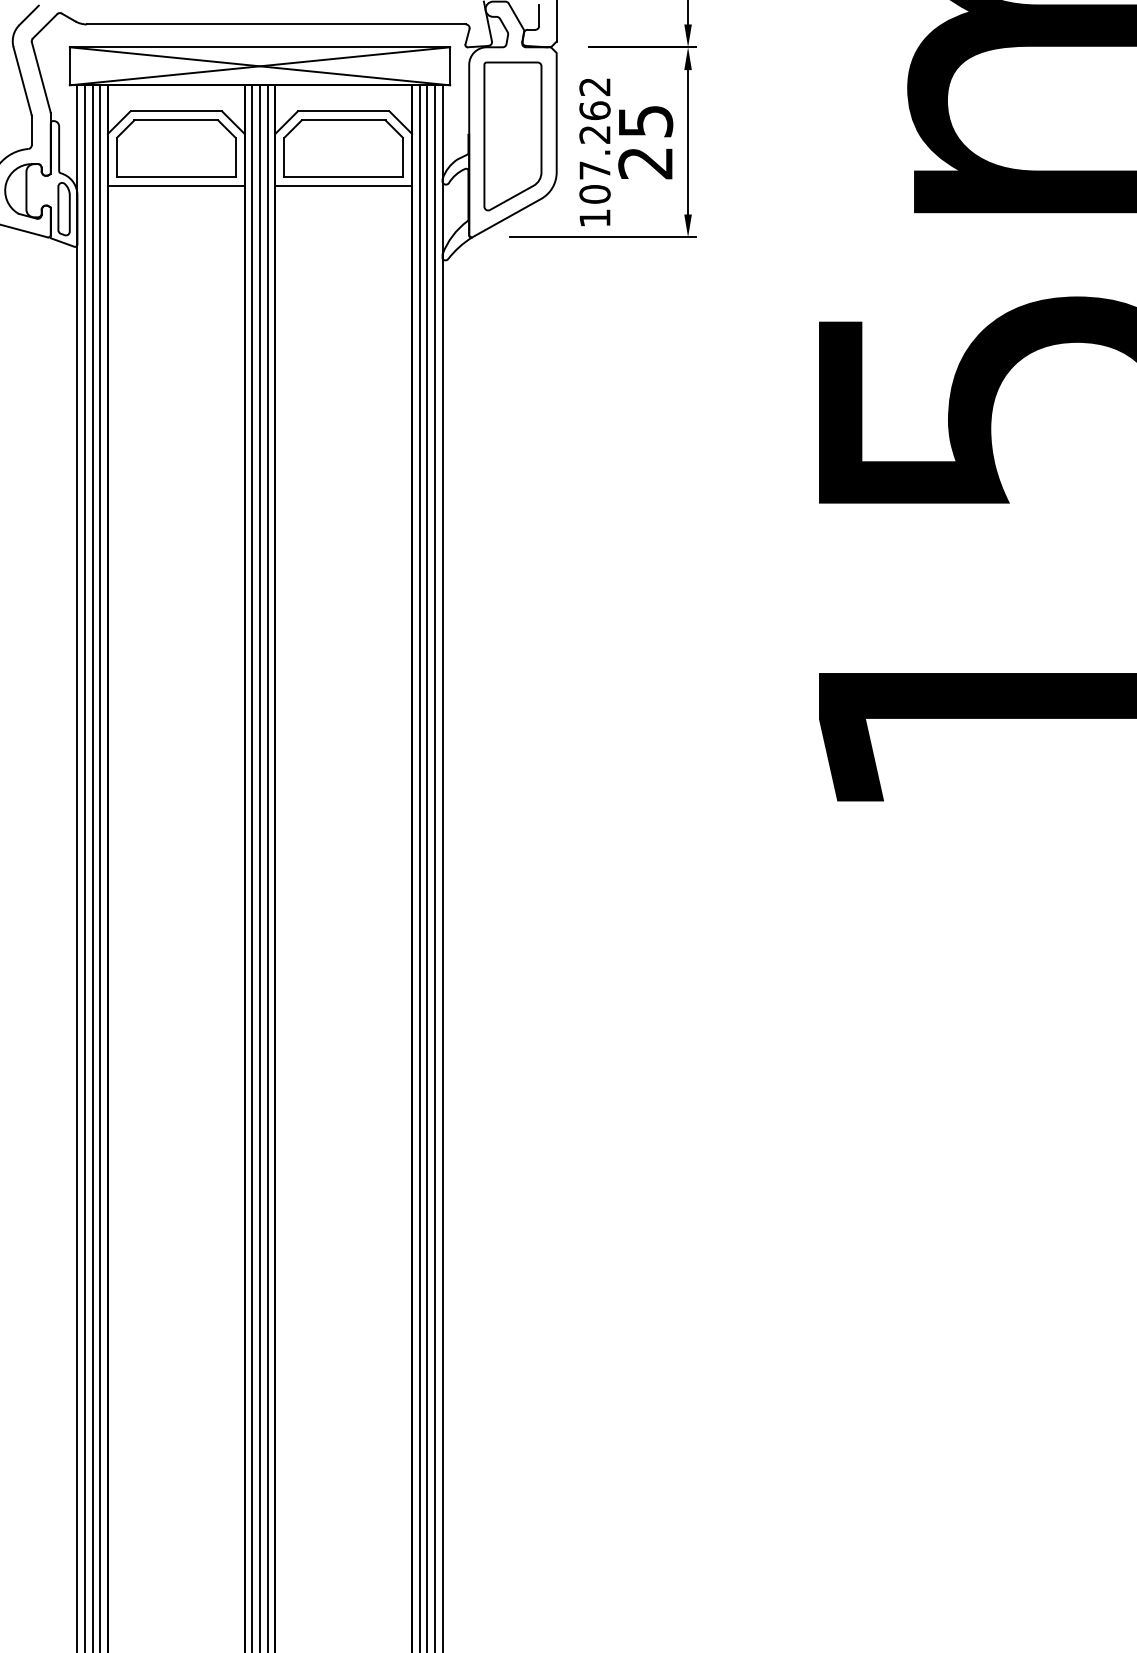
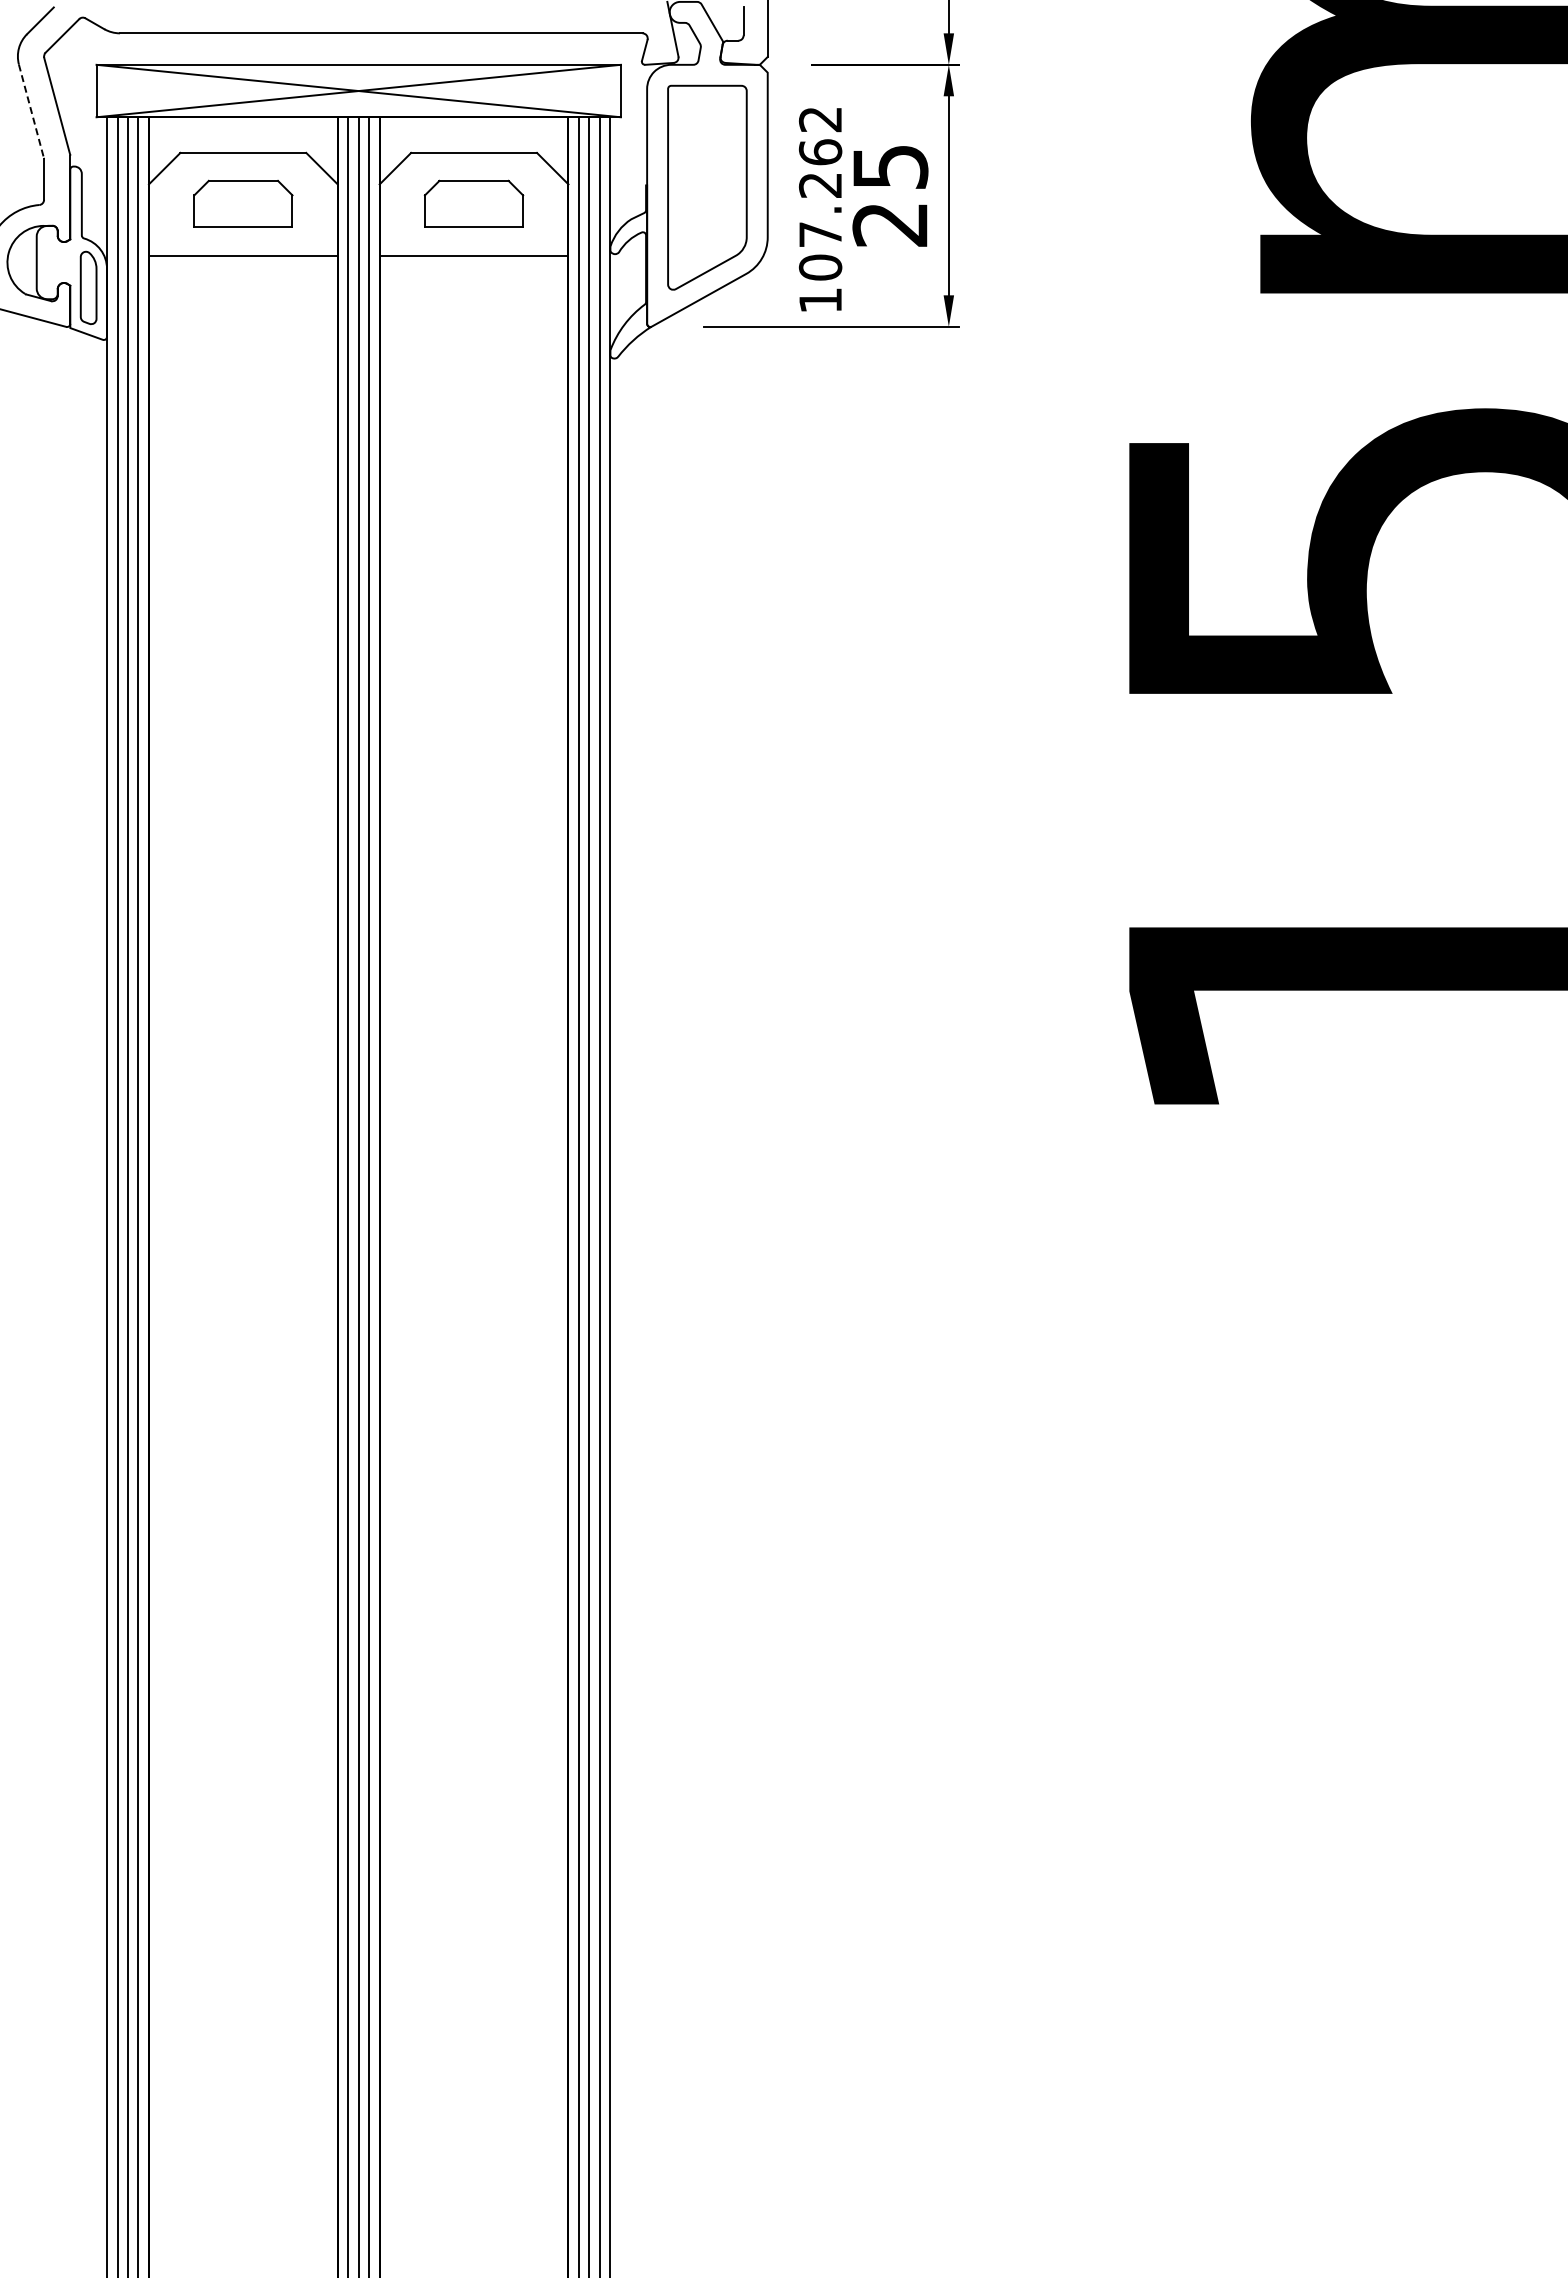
line: (22, 81) -> (31, 111), solid -> dashed
part: (176, 147) -> (243, 203), size x0.6
part: (343, 147) -> (473, 203), size x0.6

